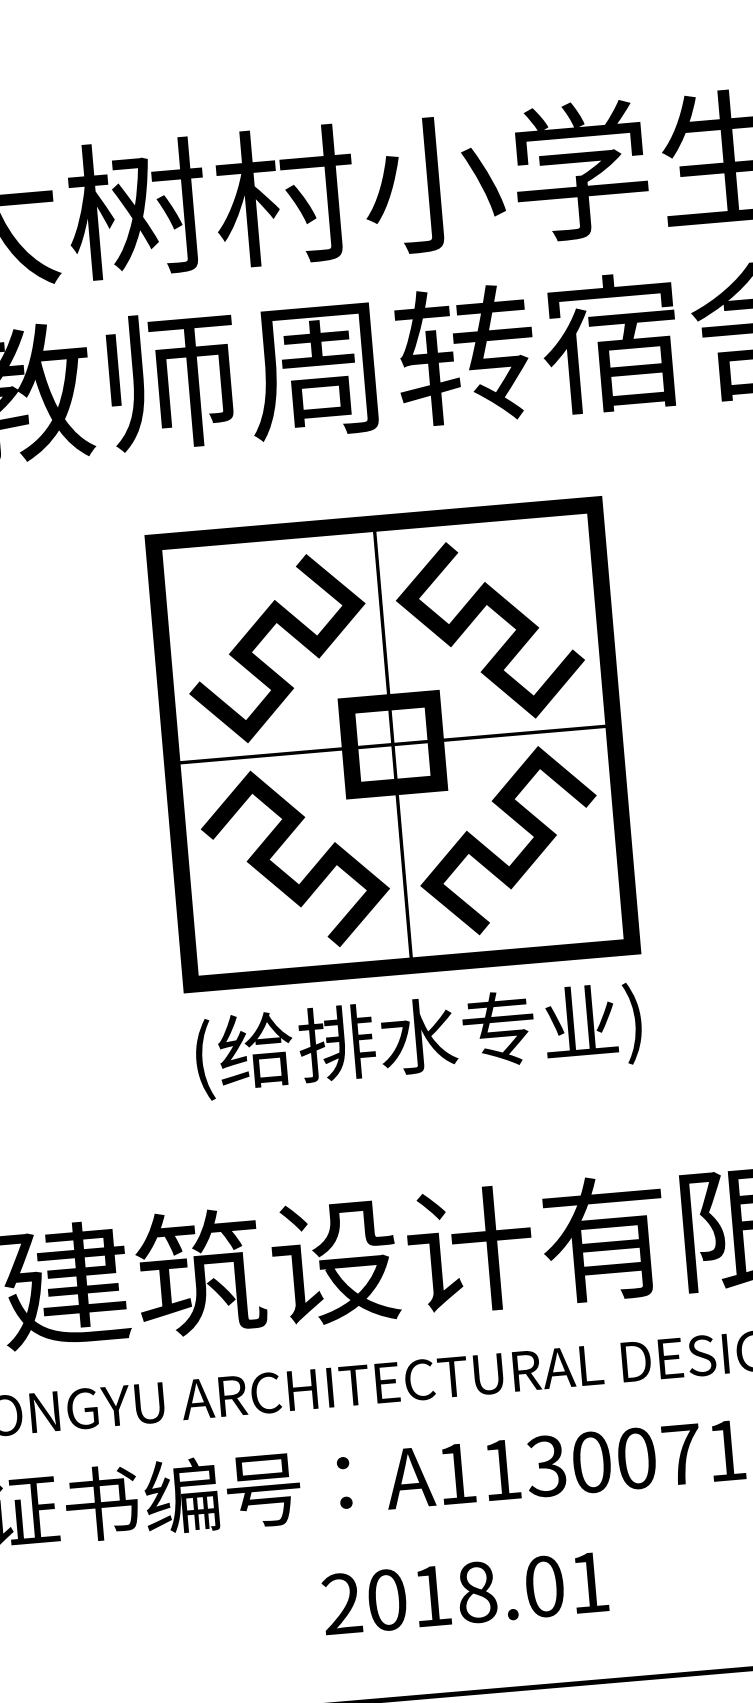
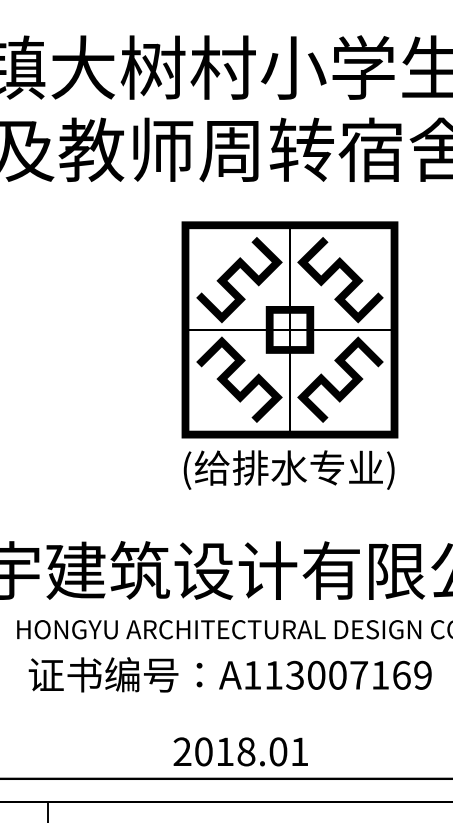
part: (391, 743) -> (289, 329), moved
text: (417, 1039) -> (288, 469), moved
text: (464, 1592) -> (240, 751), moved

